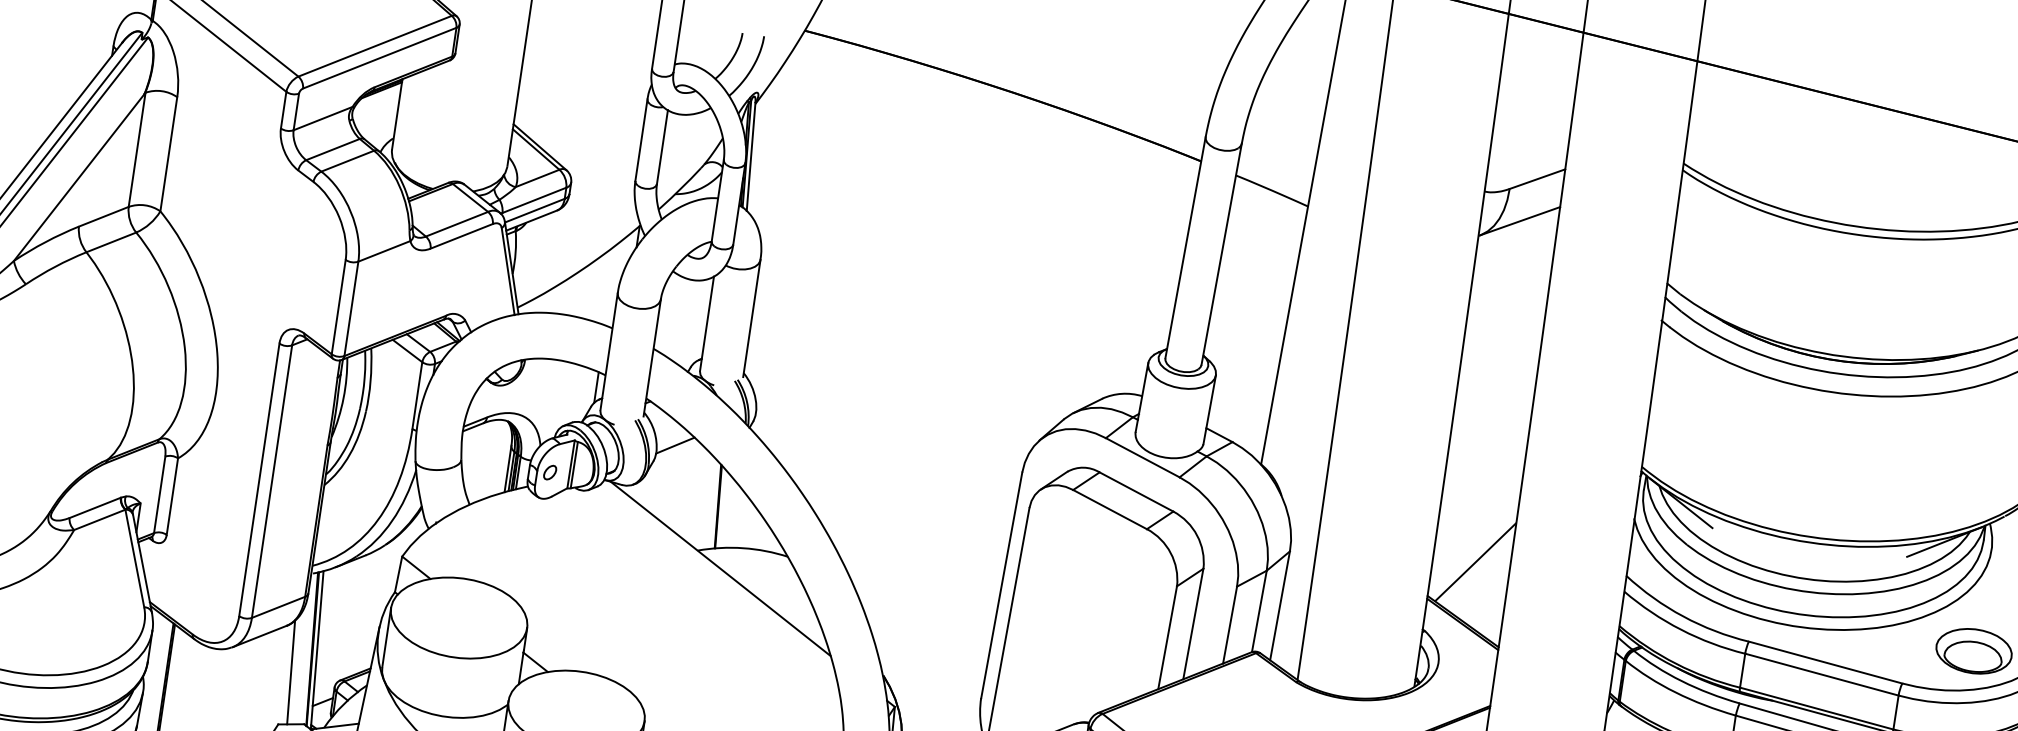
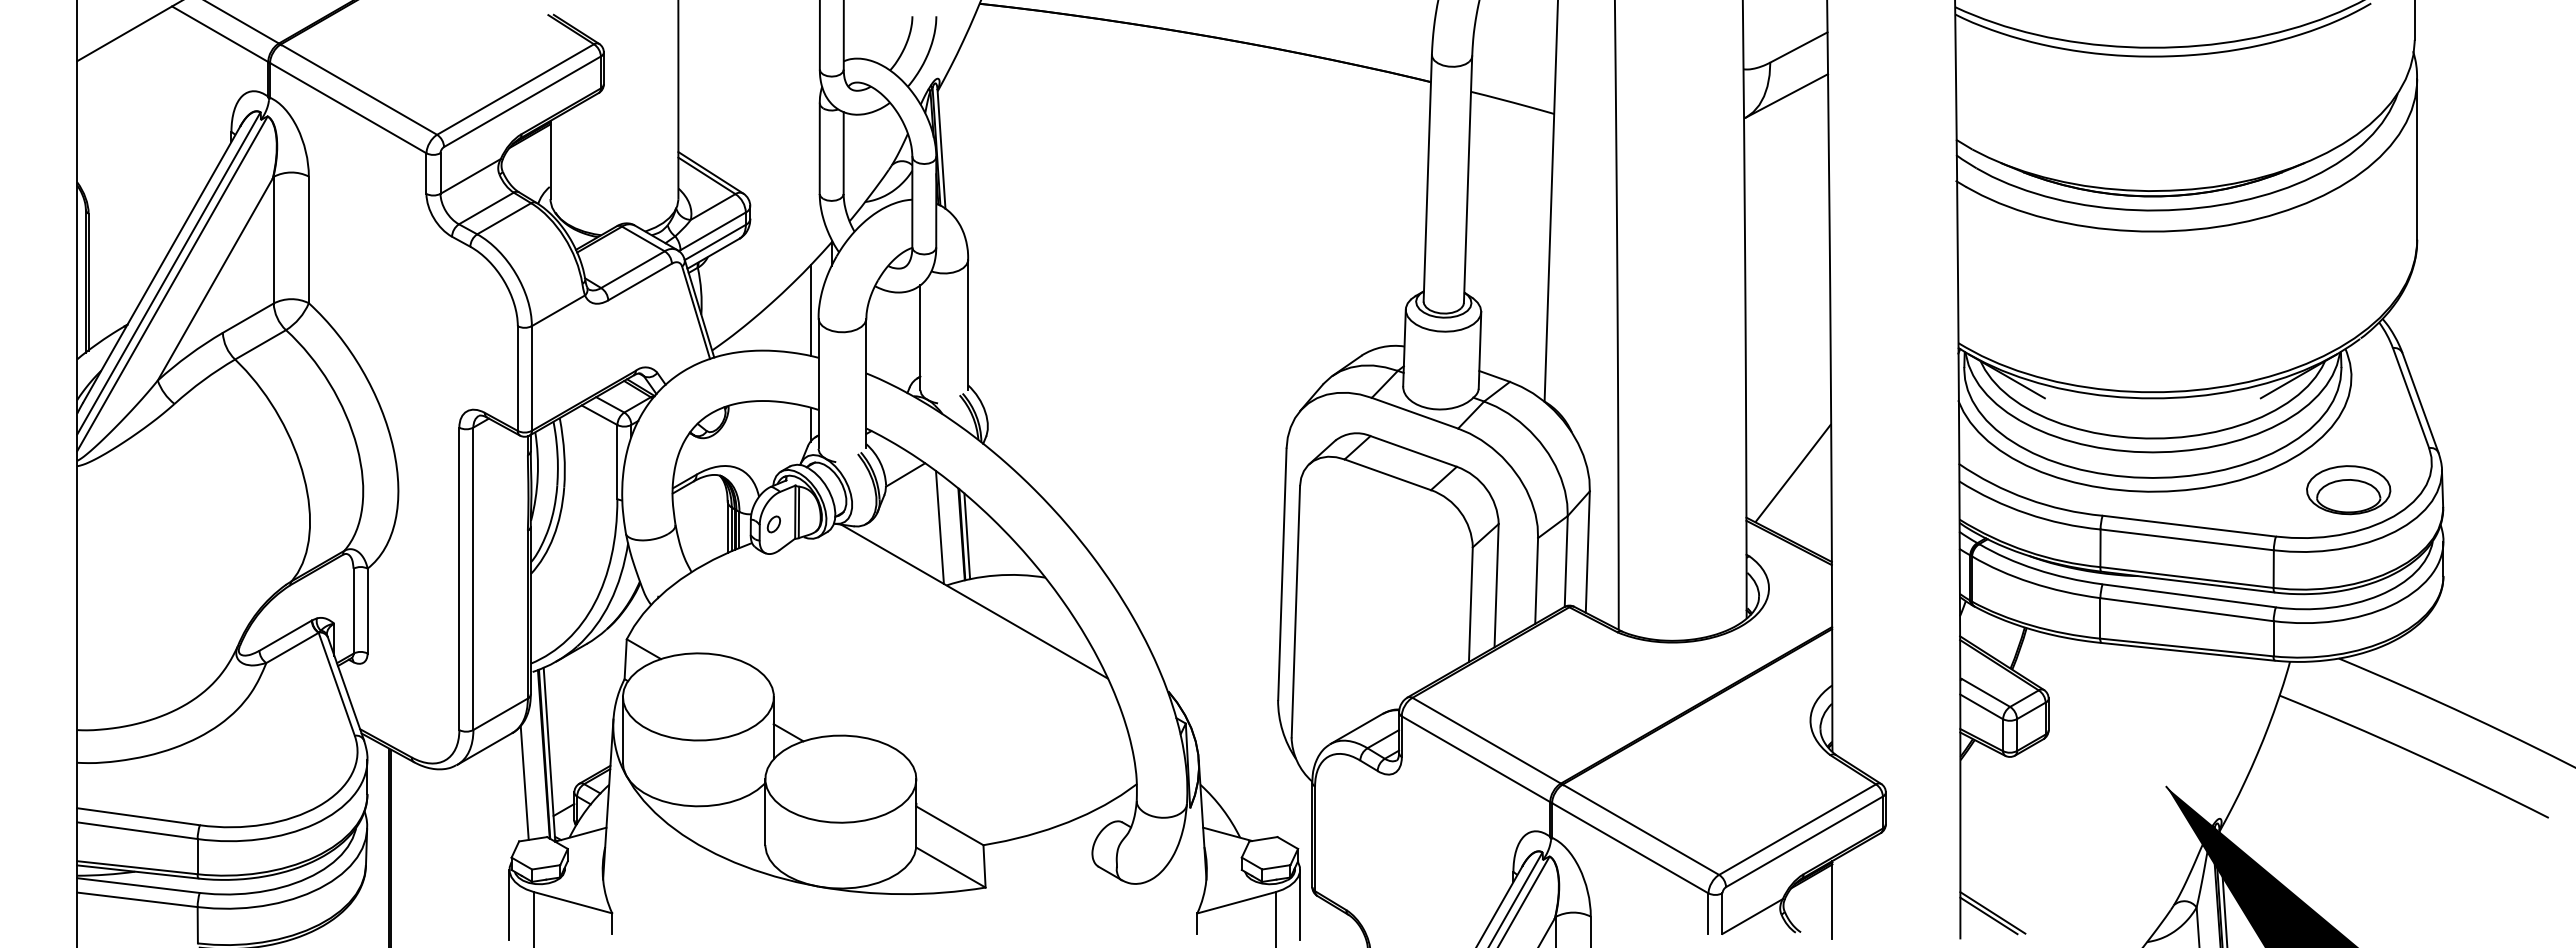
line: (611, 284) -> (810, 310), added
line: (698, 497) -> (939, 527), added
line: (723, 509) -> (967, 536), added

